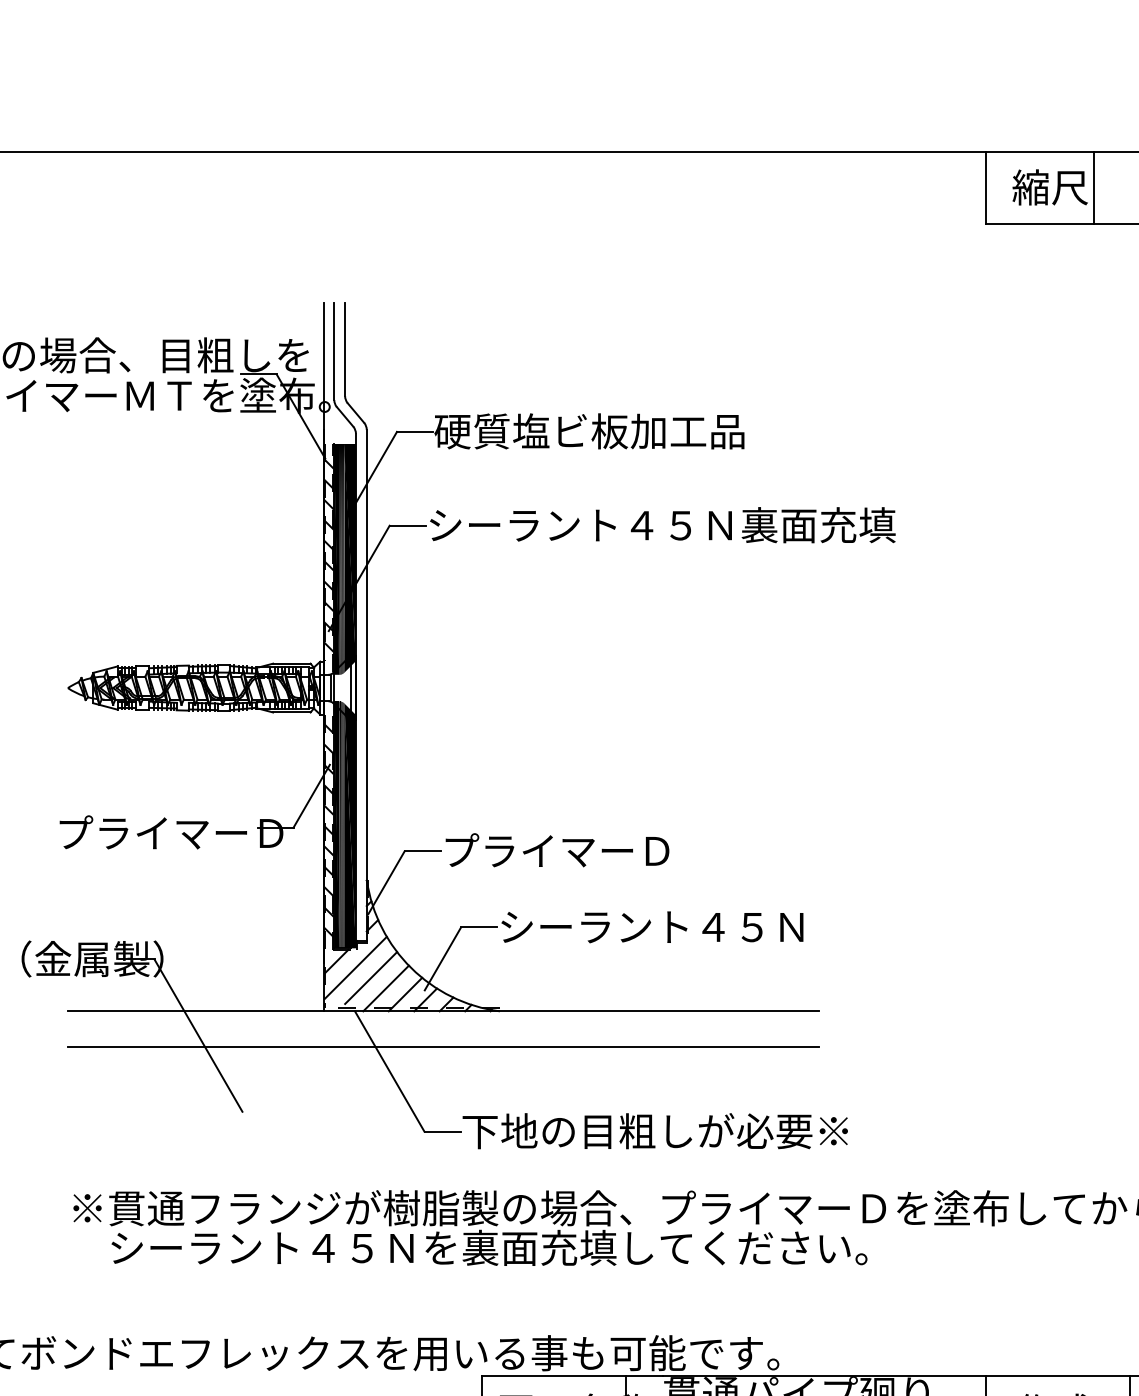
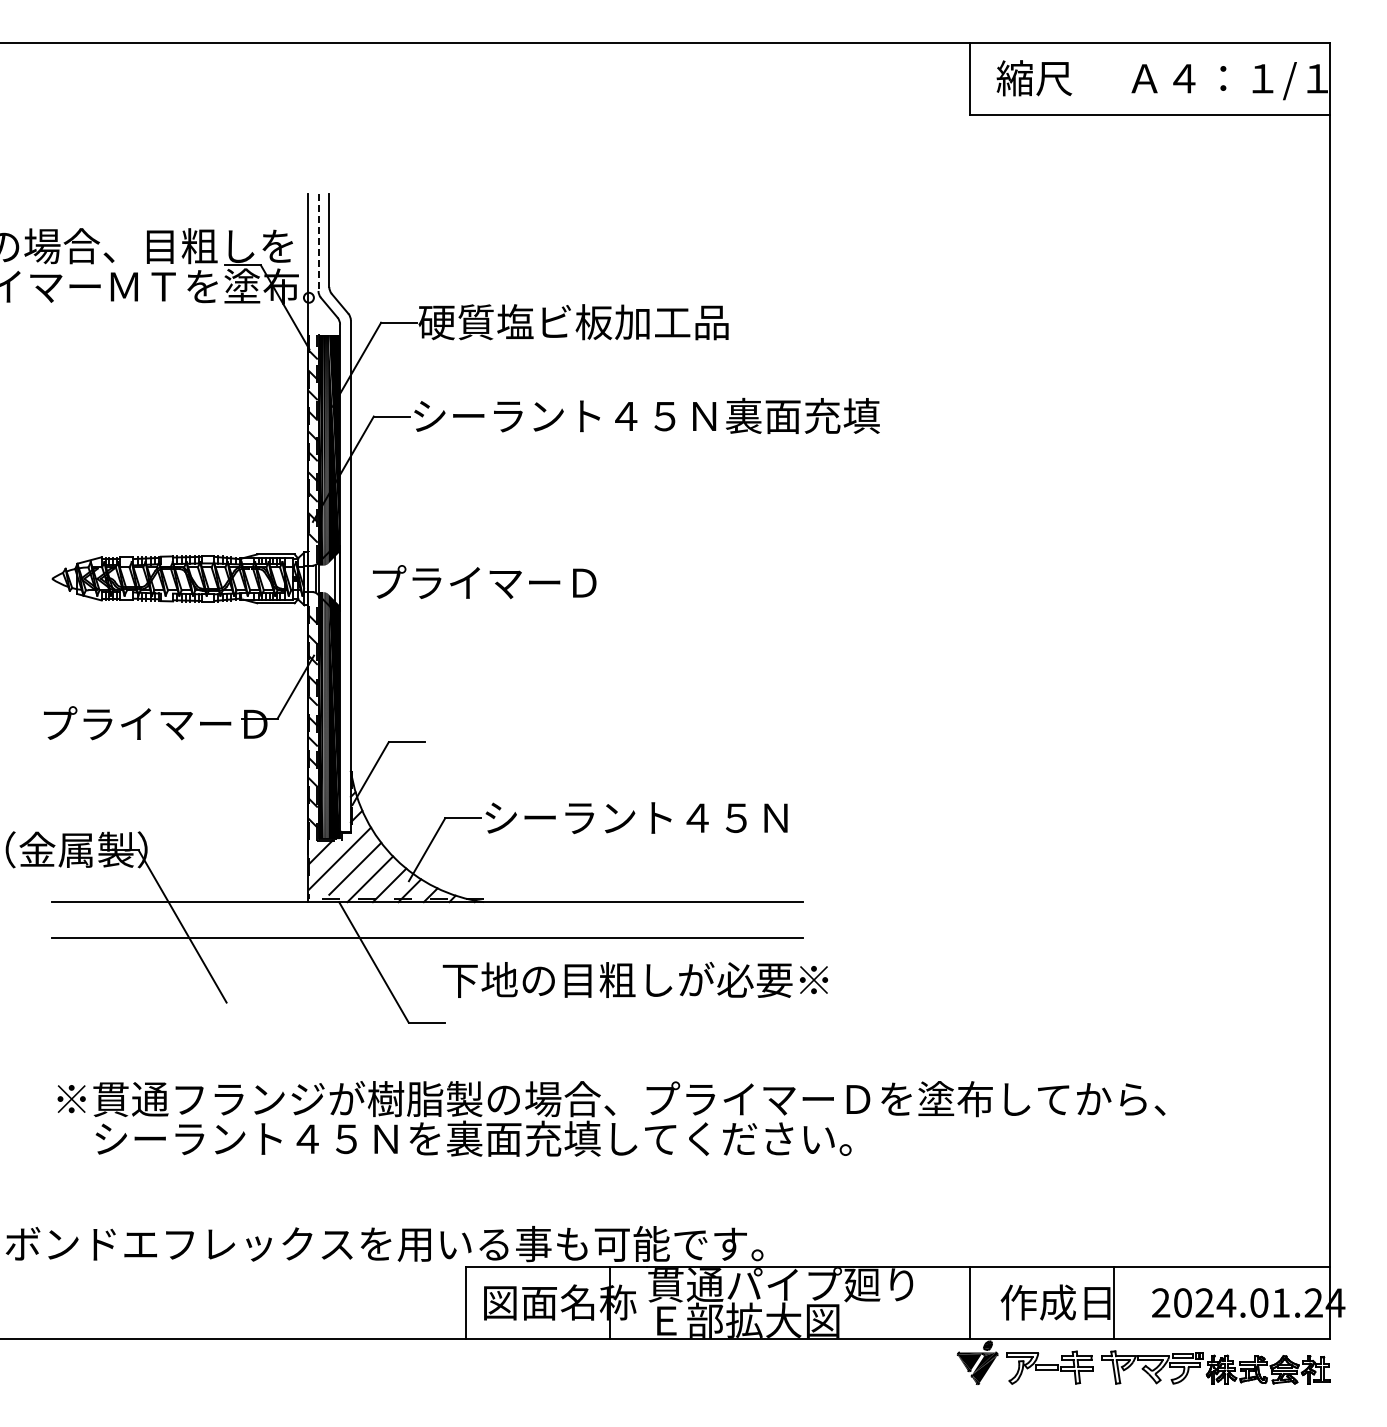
line: (1094, 187) -> (1078, 78), removed
line: (334, 351) -> (318, 242), solid -> dashed
text: (557, 850) -> (484, 582), moved
text: (654, 1130) -> (634, 979), moved

